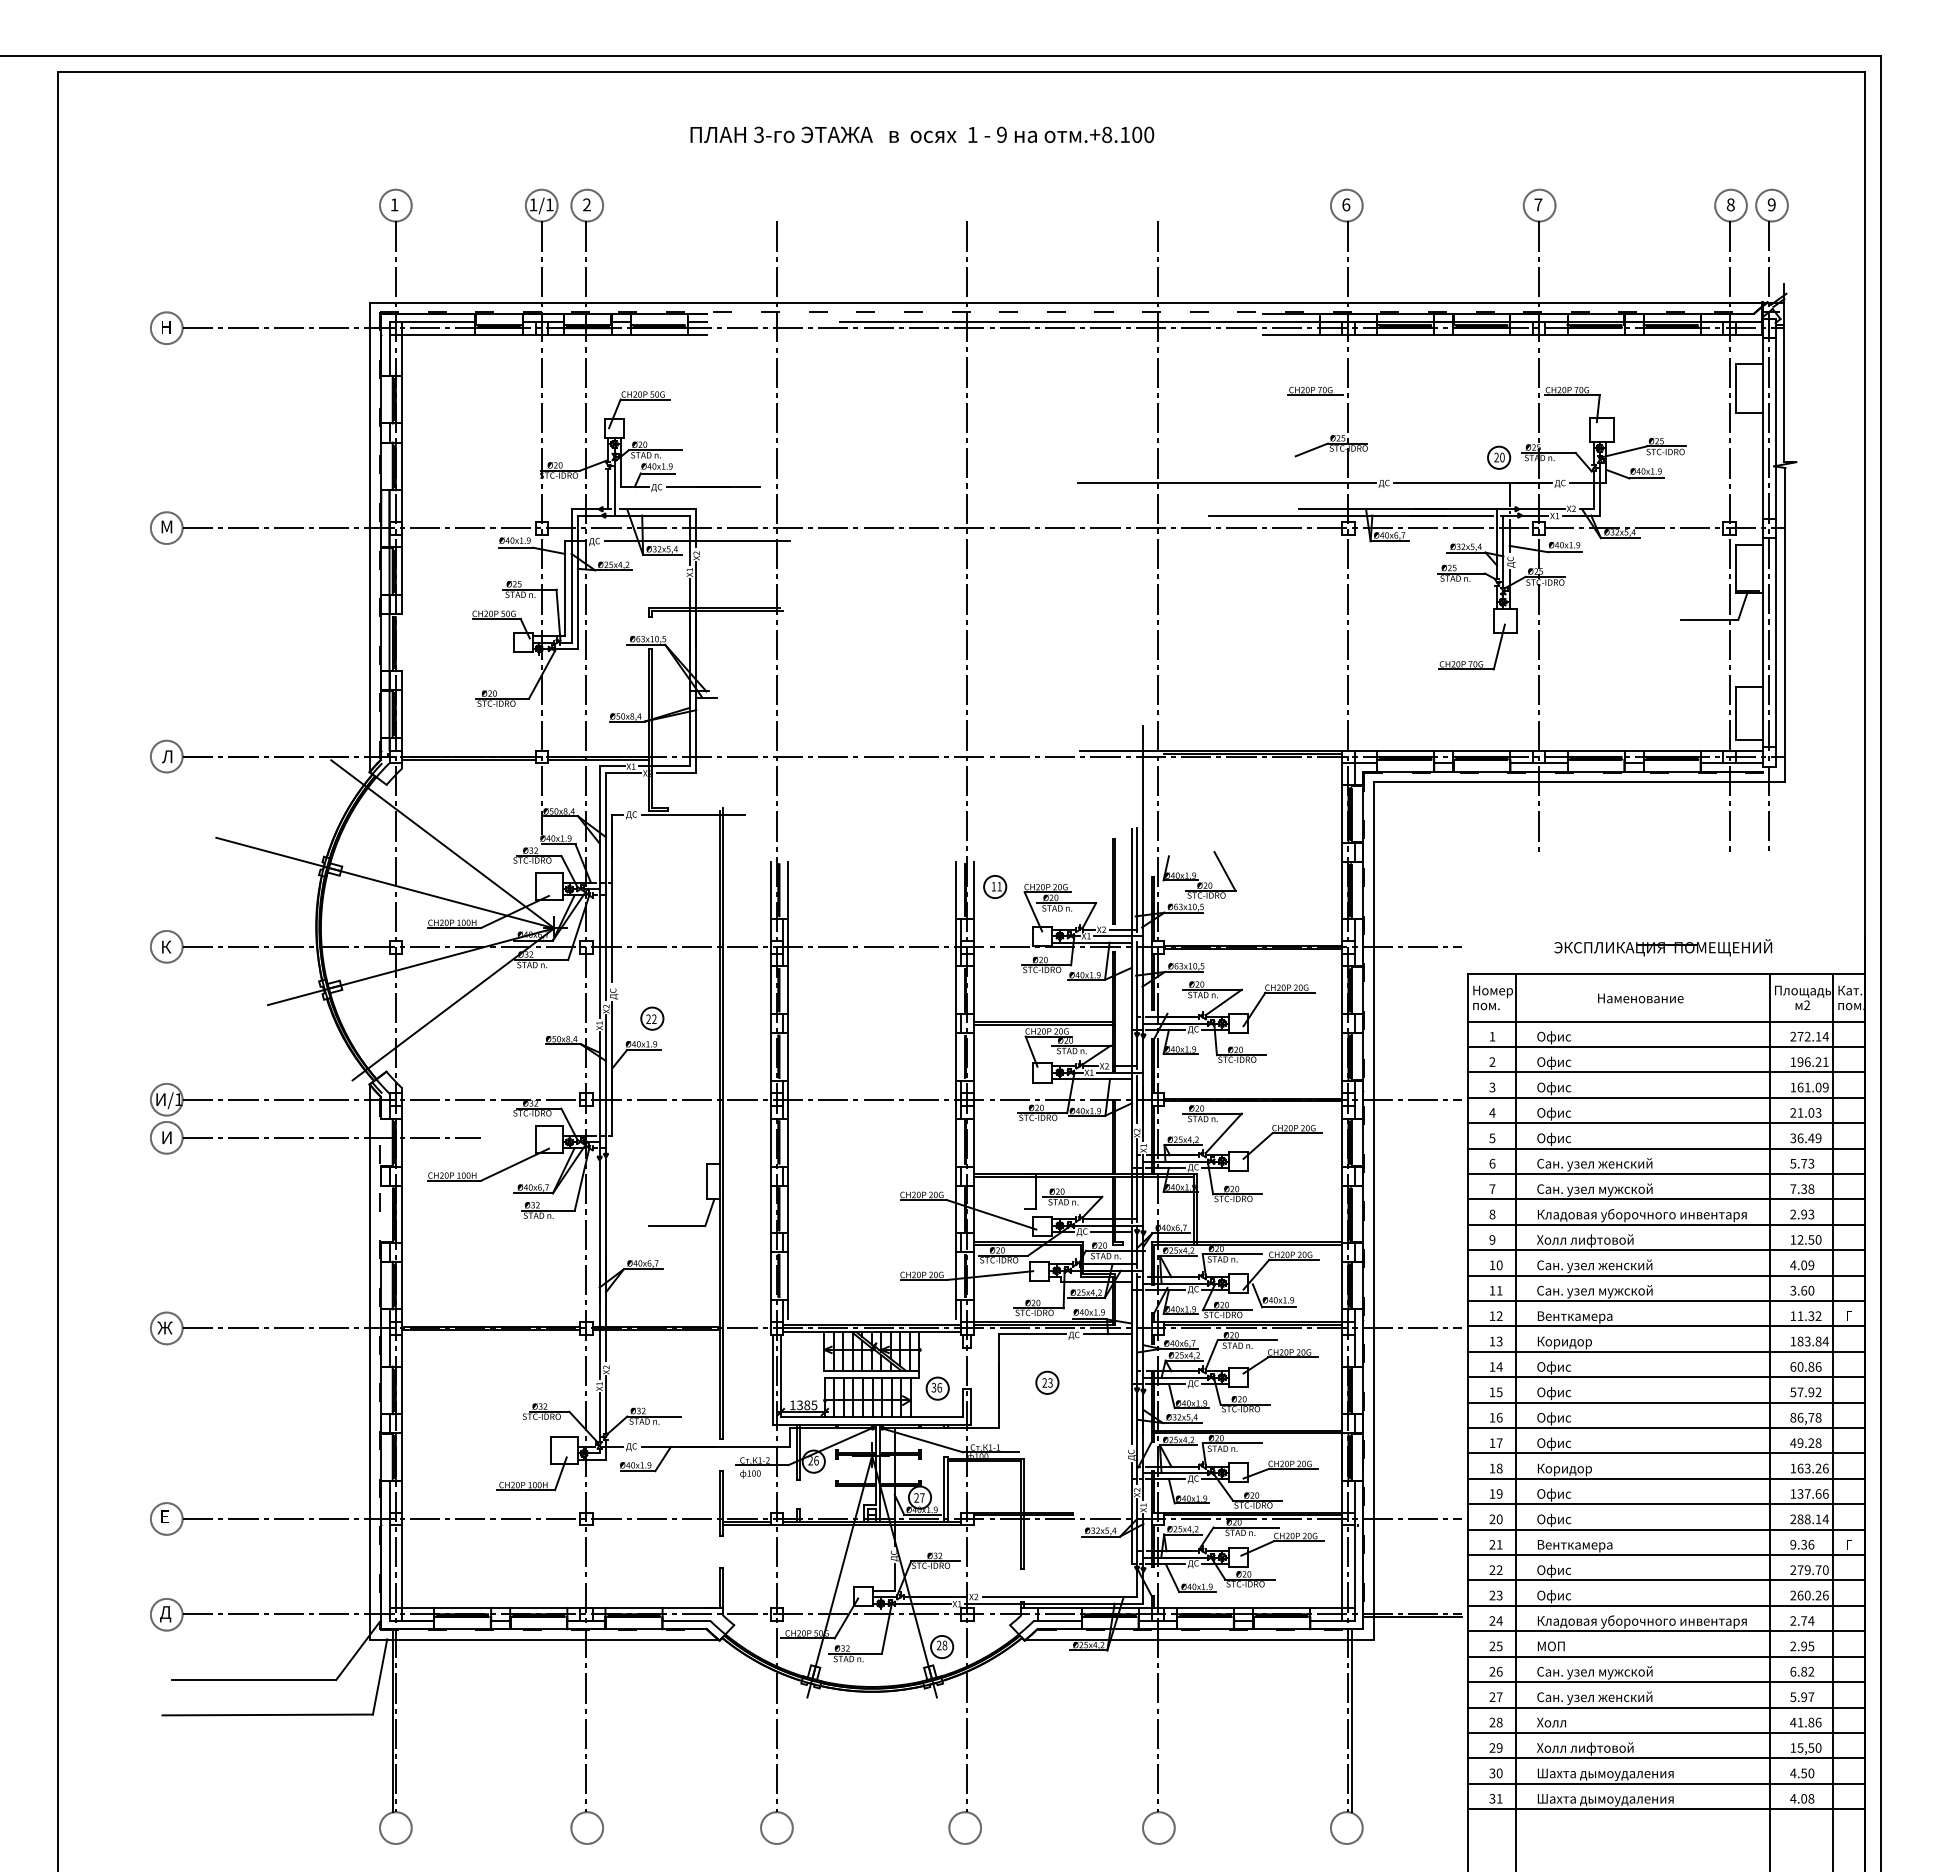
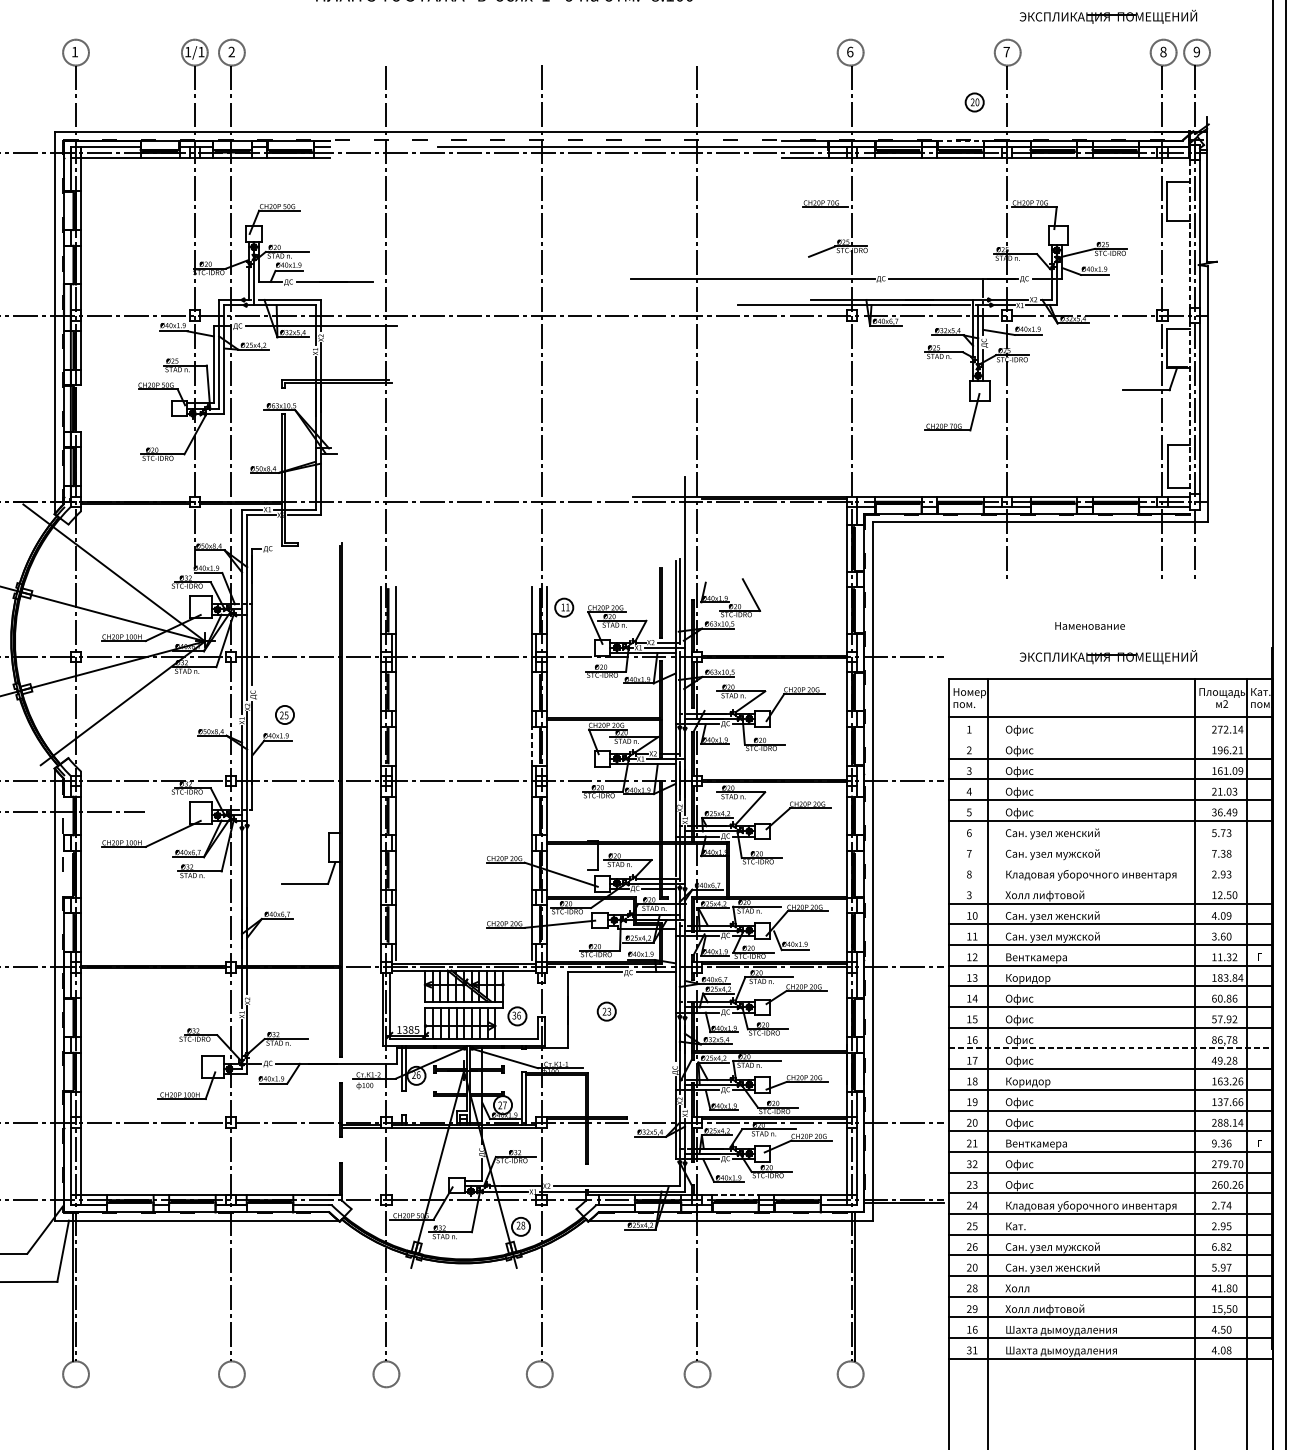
part: (1663, 161) -> (1108, 16), added
line: (1482, 313) -> (961, 140), solid -> dashed
part: (1499, 457) -> (975, 102), moved
line: (1762, 542) -> (1189, 327), solid -> dashed
line: (692, 815) -> (317, 549), removed
text: (1640, 998) -> (1089, 626), moved
text: (654, 1019) -> (286, 715), 22 -> 25
line: (1666, 1047) -> (1111, 738), removed
line: (956, 1056) -> (532, 745), solid -> dashed
line: (1666, 1174) -> (1111, 841), removed
line: (1666, 1199) -> (1111, 862), removed
line: (1666, 1224) -> (1111, 882), removed
text: (1492, 1239) -> (969, 894), 9 -> 3
line: (1666, 1428) -> (1111, 1048), solid -> dashed
text: (1492, 1570) -> (969, 1164), 22 -> 32
line: (1205, 1607) -> (735, 1194), solid -> dashed
text: (1551, 1646) -> (1017, 1226), МОП -> Кат.
text: (1499, 1697) -> (975, 1267), 27 -> 20
text: (1818, 1722) -> (1234, 1288), 41.86 -> 41.80
text: (1495, 1773) -> (971, 1329), 30 -> 16

